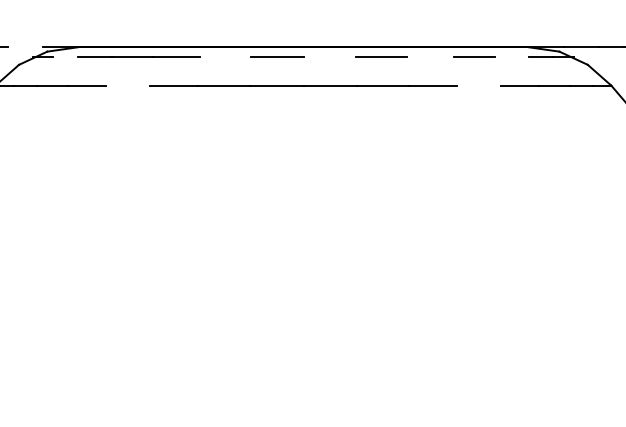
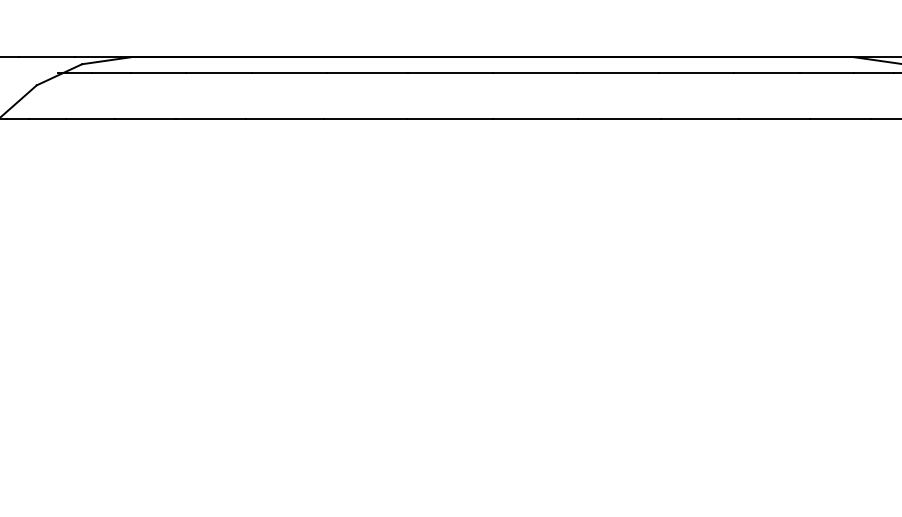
line: (25, 47) -> (47, 57), added
line: (65, 57) -> (111, 73), added
line: (224, 57) -> (366, 73), added
line: (329, 57) -> (534, 73), added
line: (429, 57) -> (694, 73), added
line: (511, 57) -> (826, 73), added
line: (127, 85) -> (210, 118), added
line: (479, 85) -> (775, 118), added

